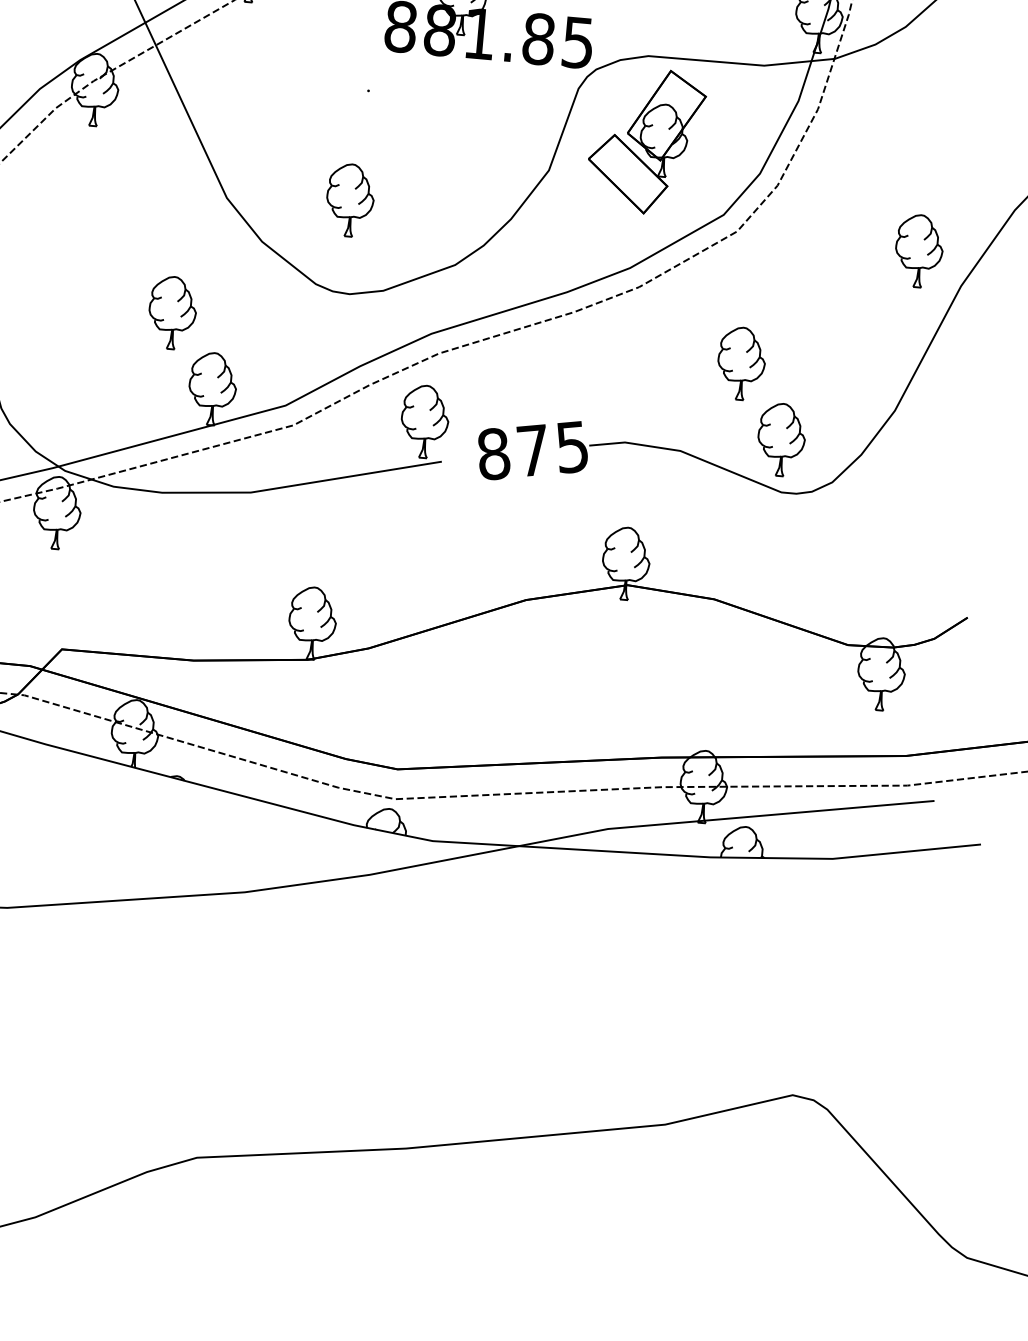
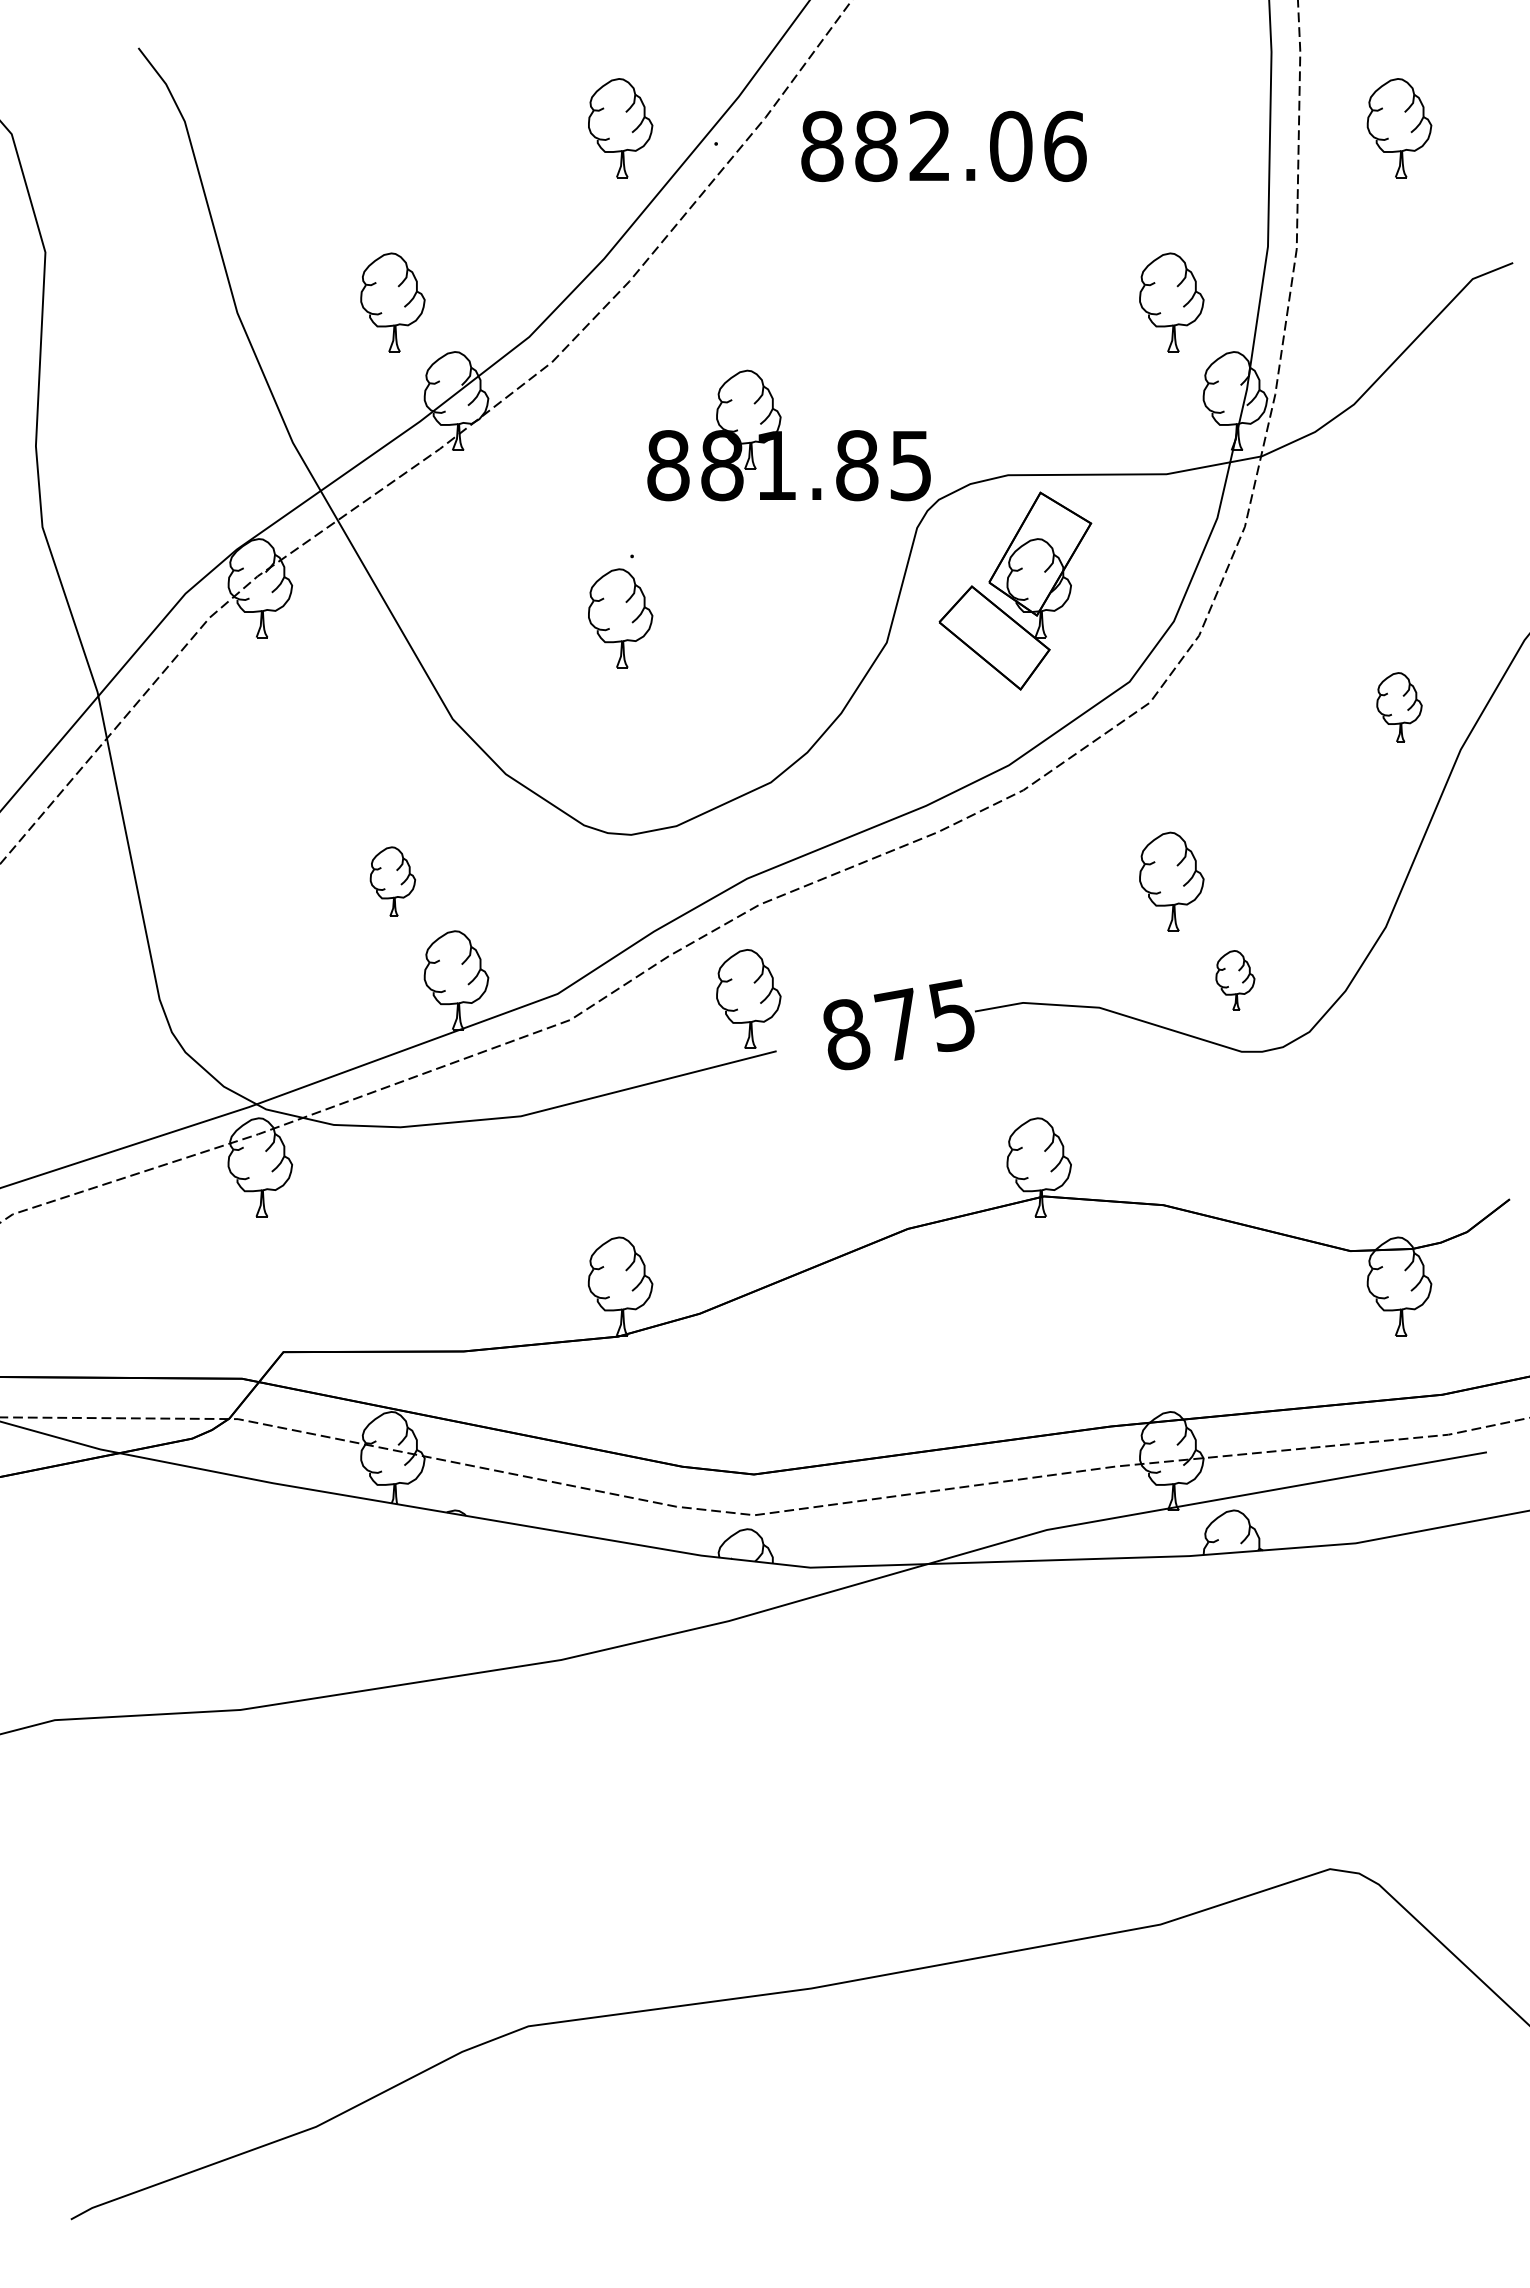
part: (350, 200) -> (620, 618), moved
part: (919, 251) -> (1399, 707), size x0.7
part: (172, 312) -> (392, 881), size x0.7
part: (781, 439) -> (1235, 980), size x0.6

